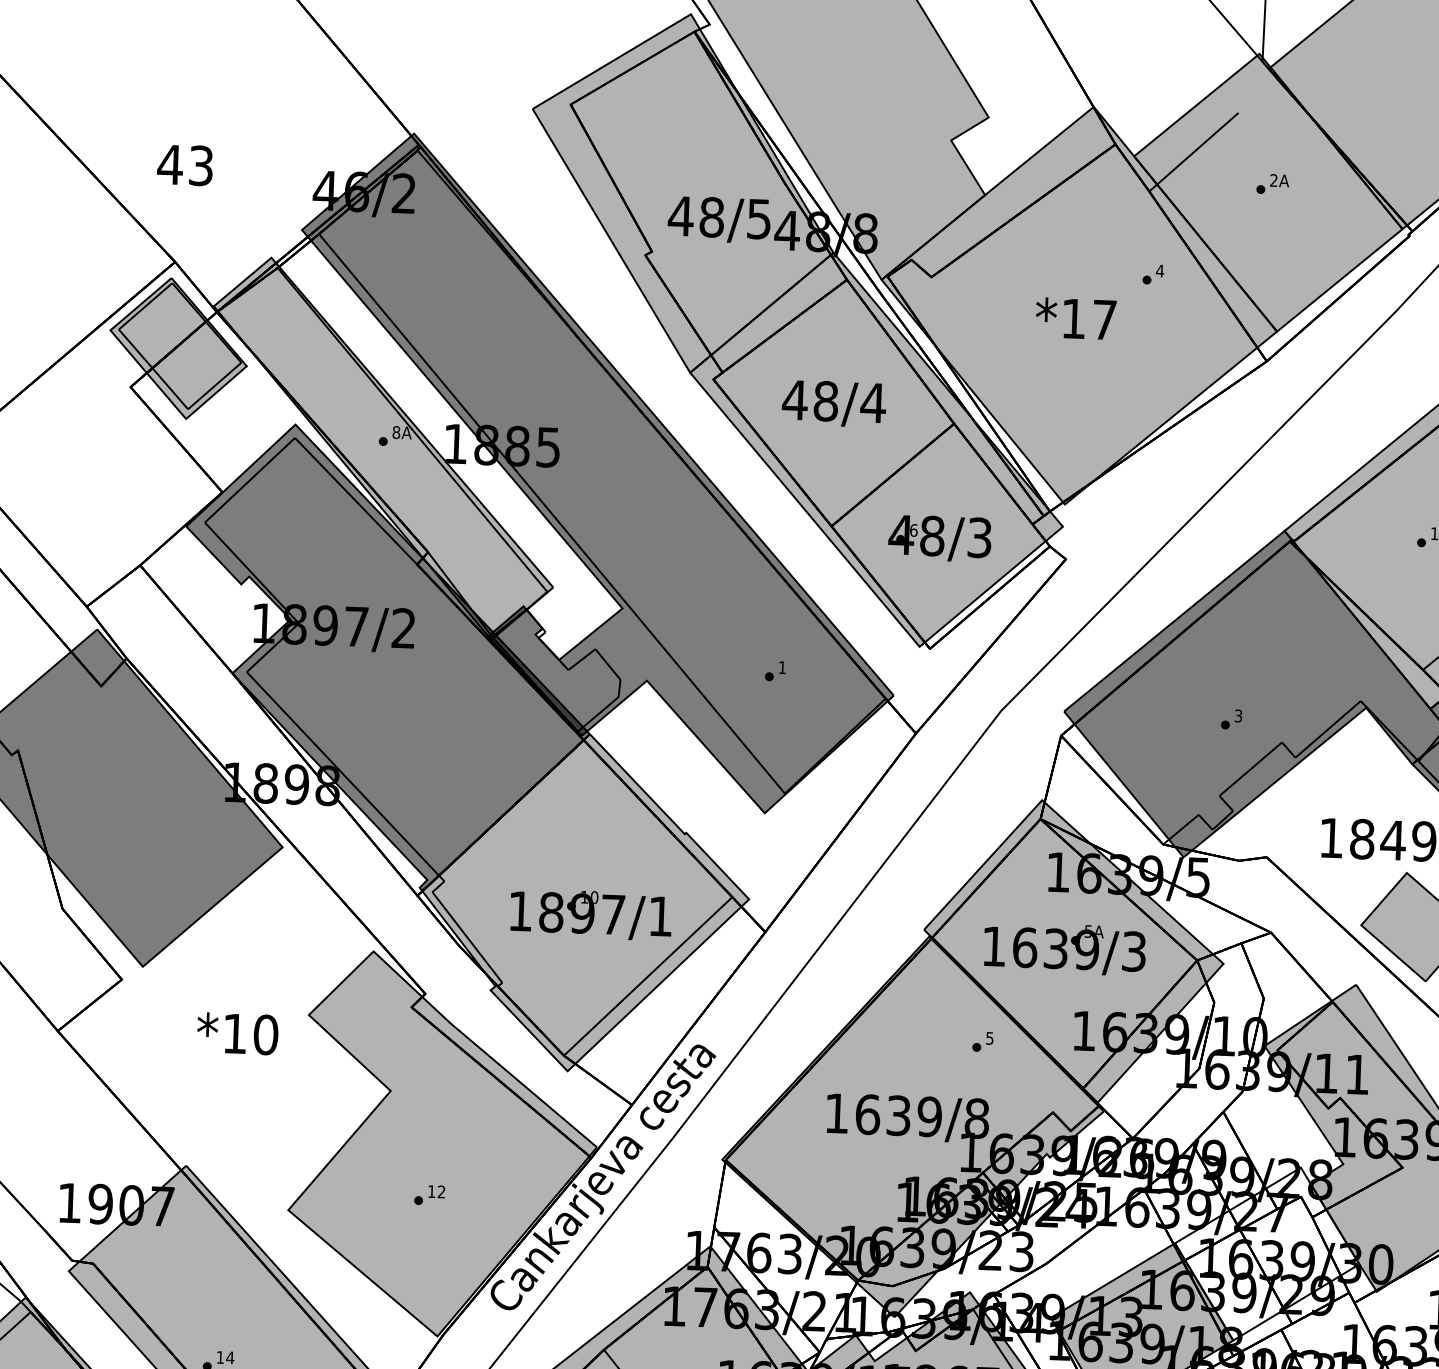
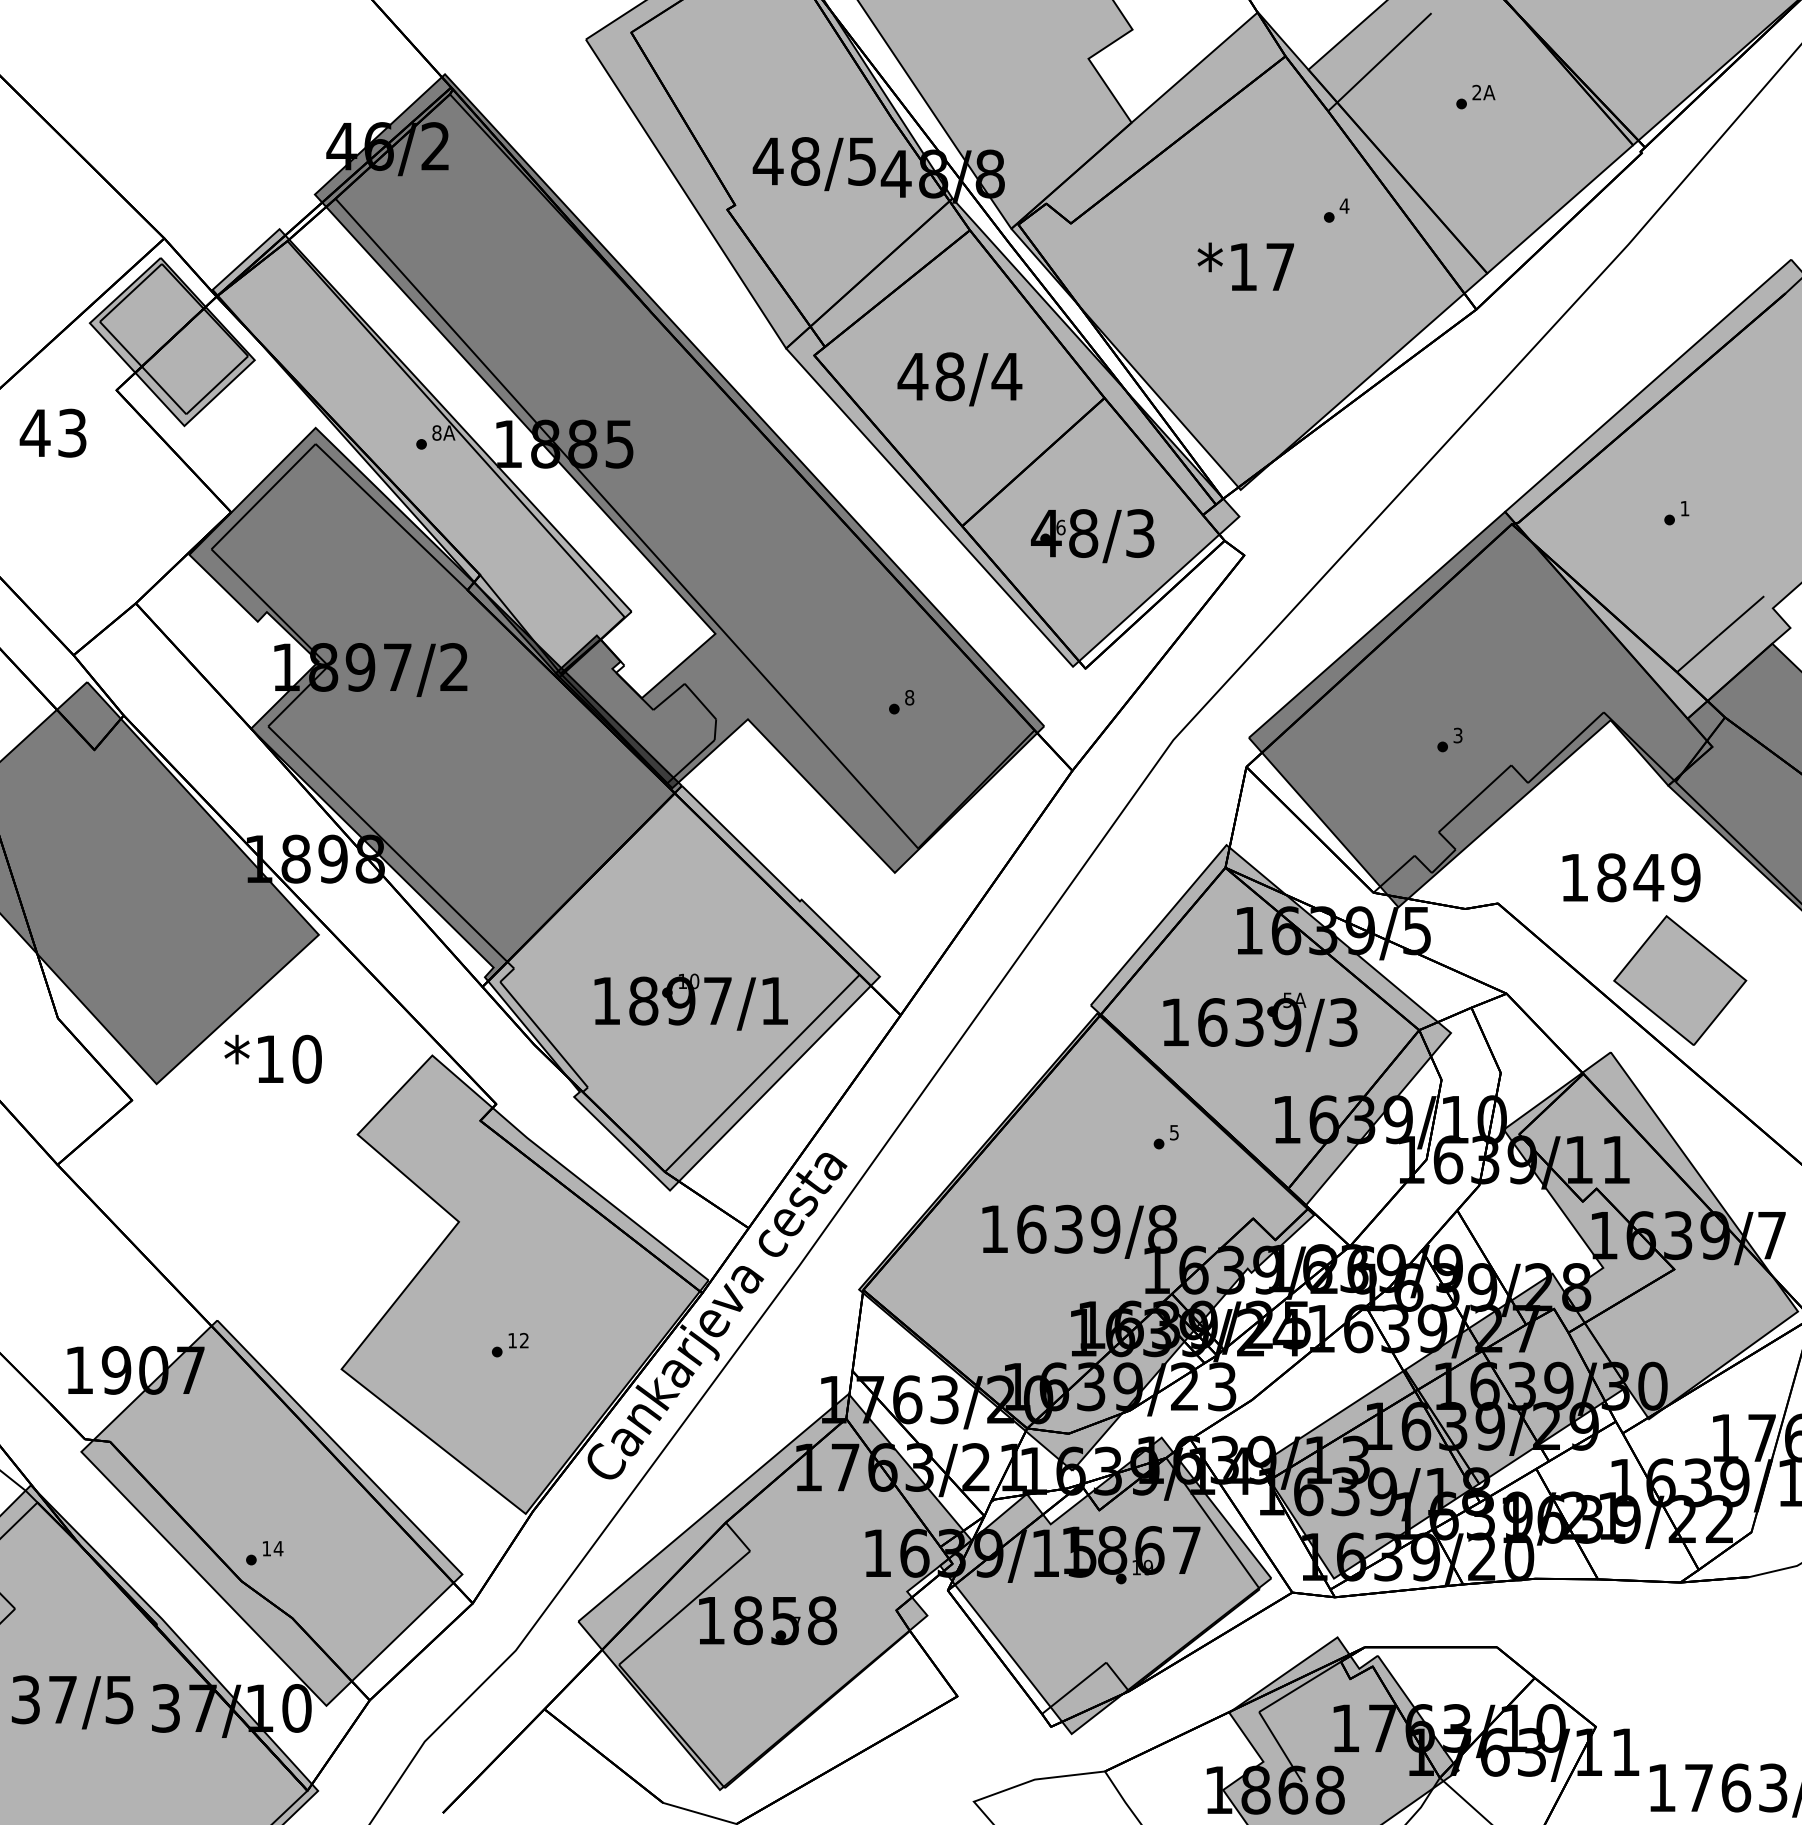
text: (184, 164) -> (52, 432), moved
text: (782, 667) -> (909, 697), 1 -> 8
text: (237, 1033) -> (272, 1058), moved
fill: (1266, 1253) -> (1515, 1378), added

